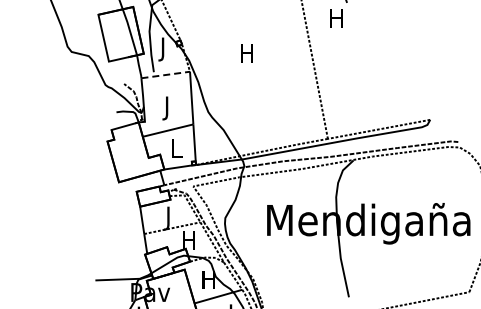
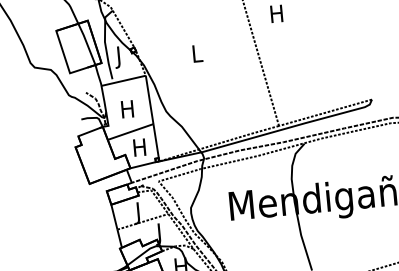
text: (246, 53) -> (196, 54), H -> L
line: (165, 75) -> (123, 81), dashed -> solid
text: (167, 108) -> (128, 111), J -> H
text: (176, 148) -> (139, 147), L -> H
text: (188, 242) -> (159, 233), H -> J

